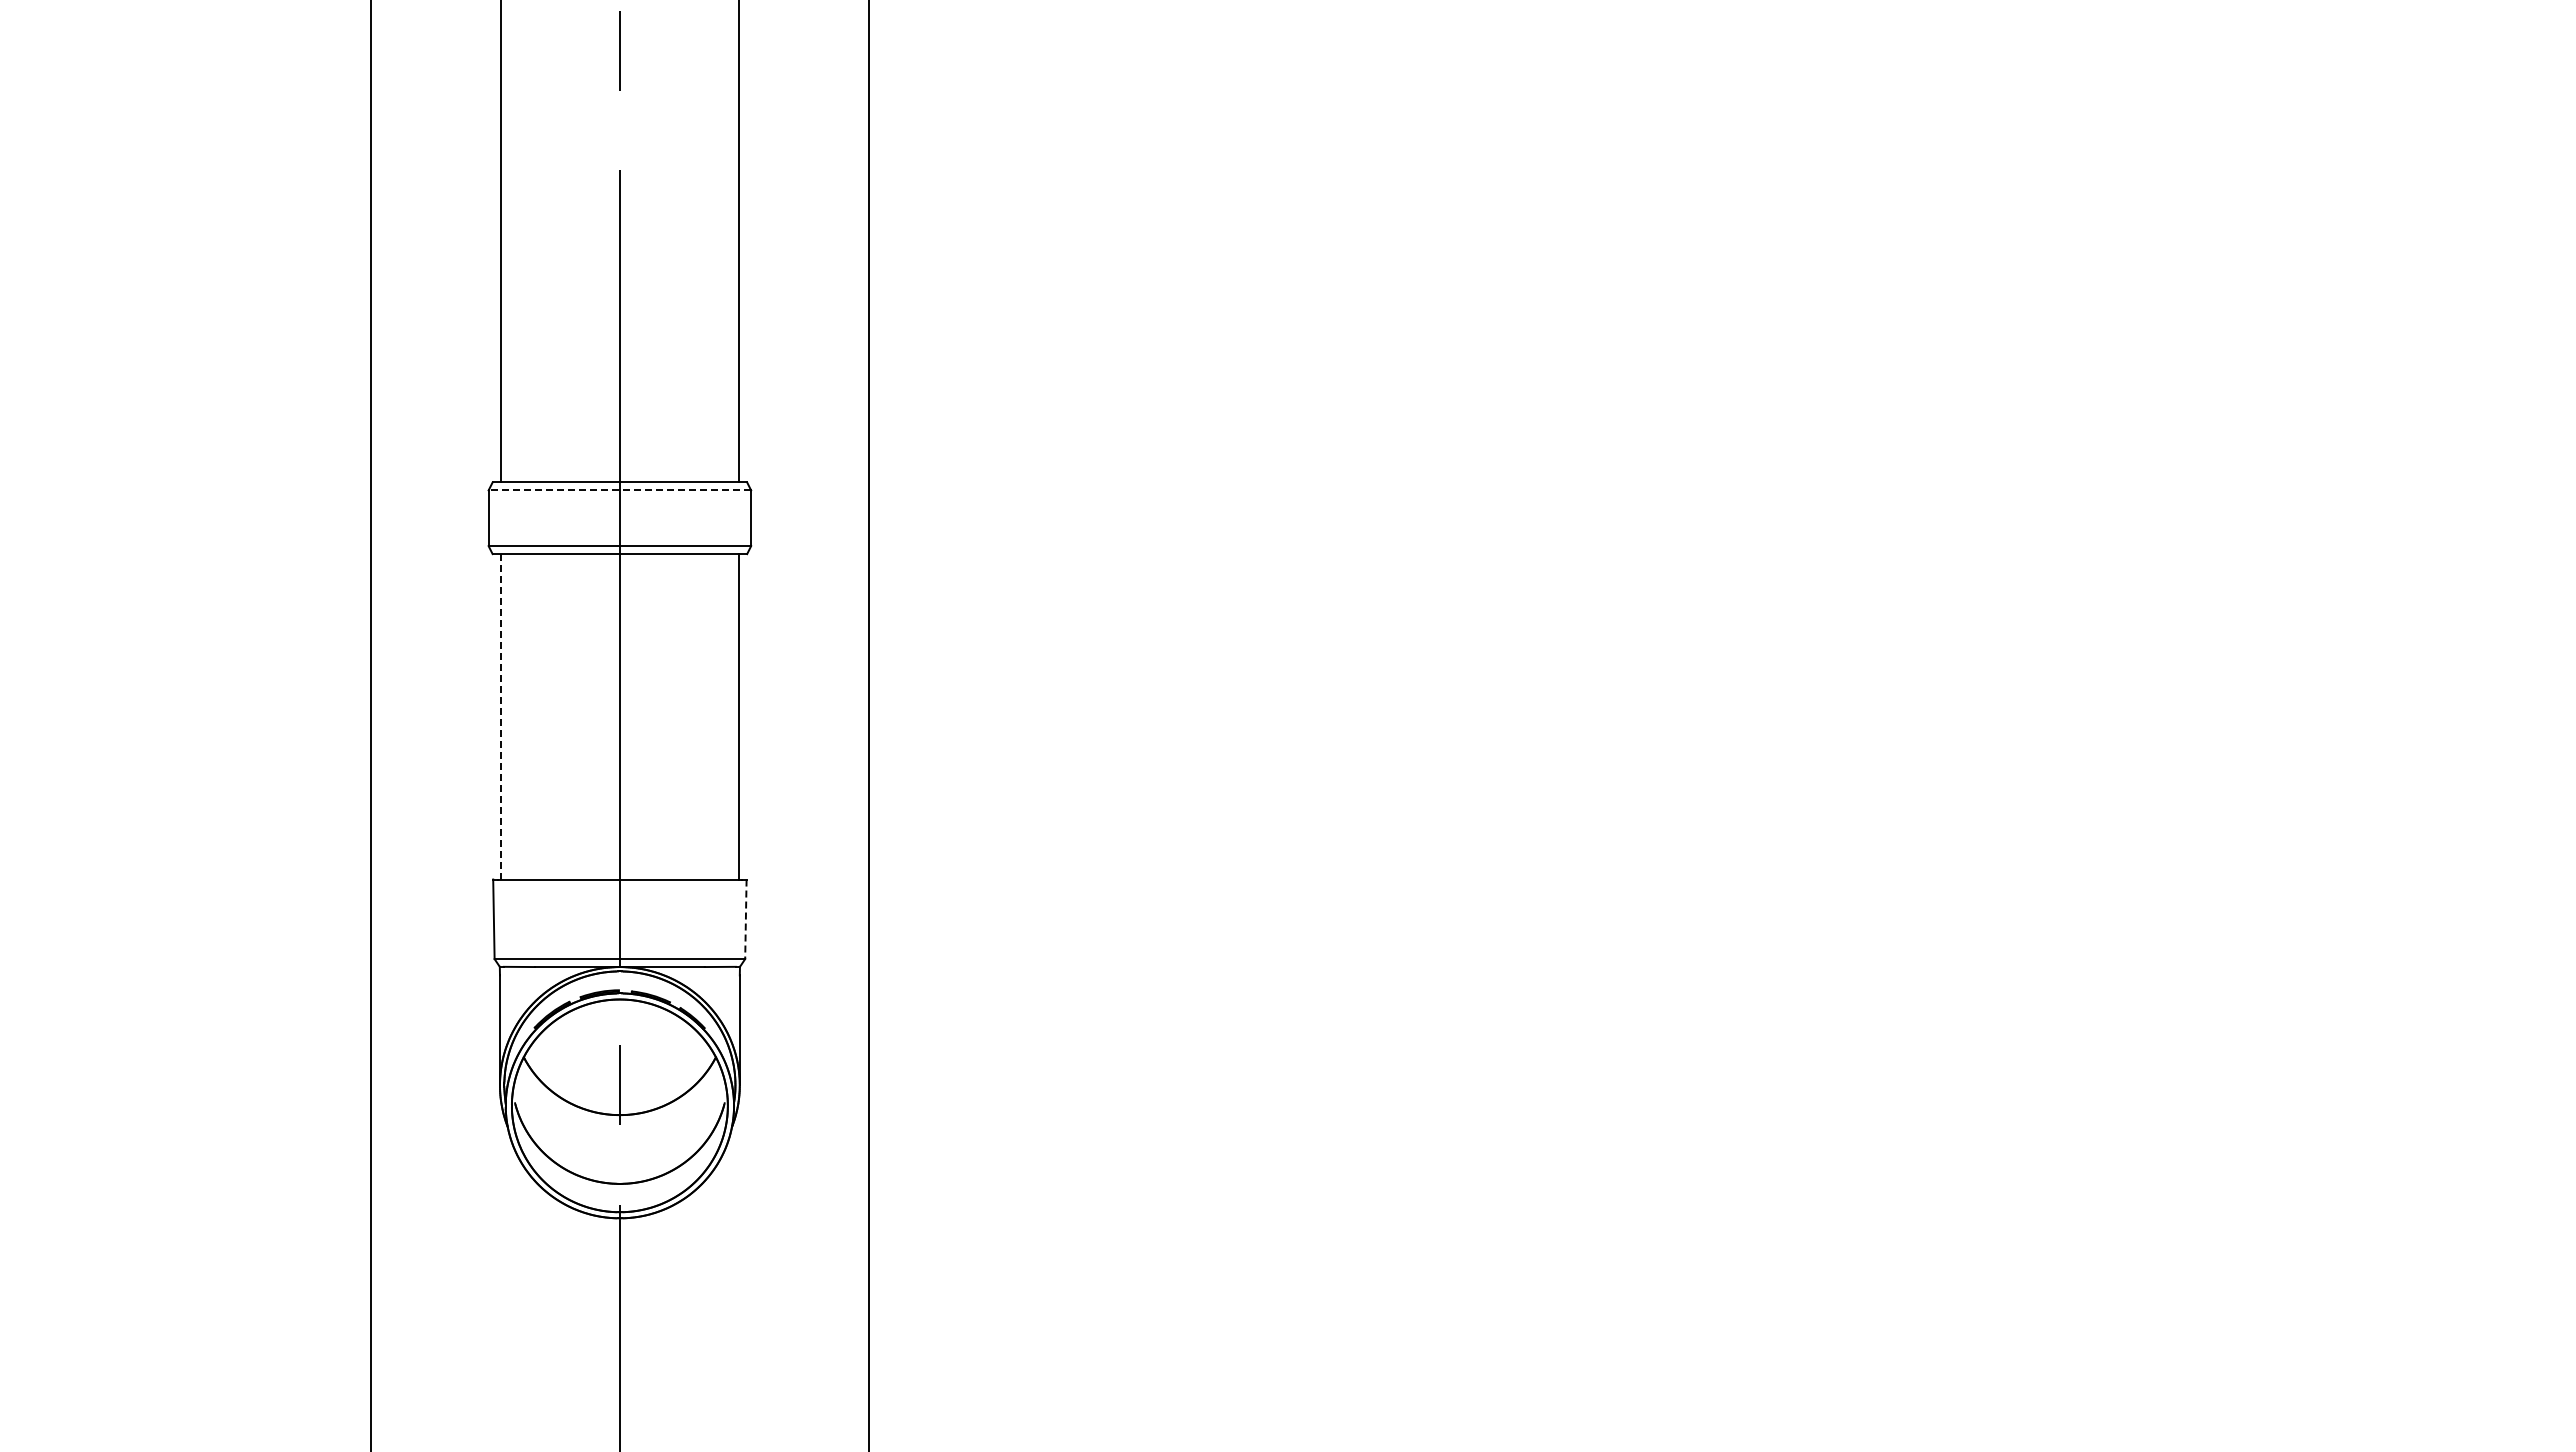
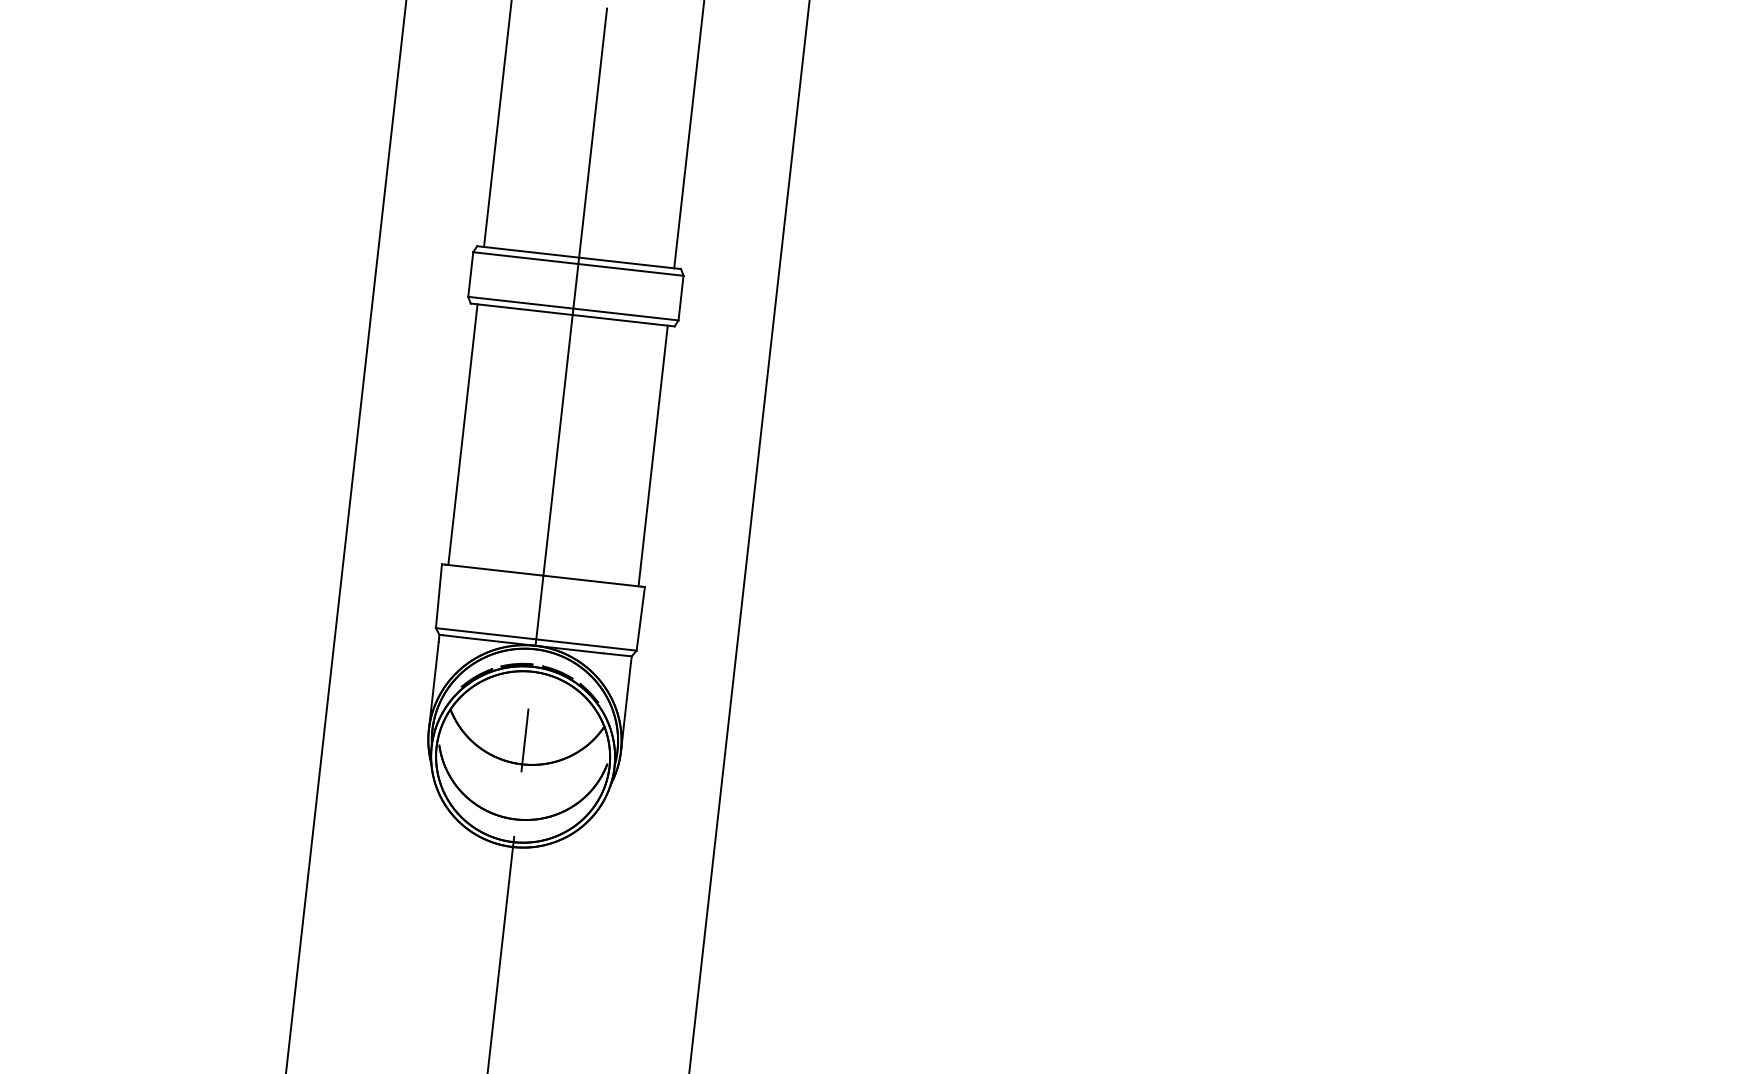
line: (619, 490) -> (578, 264), dashed -> solid
line: (501, 716) -> (463, 434), dashed -> solid
line: (745, 919) -> (640, 618), dashed -> solid

